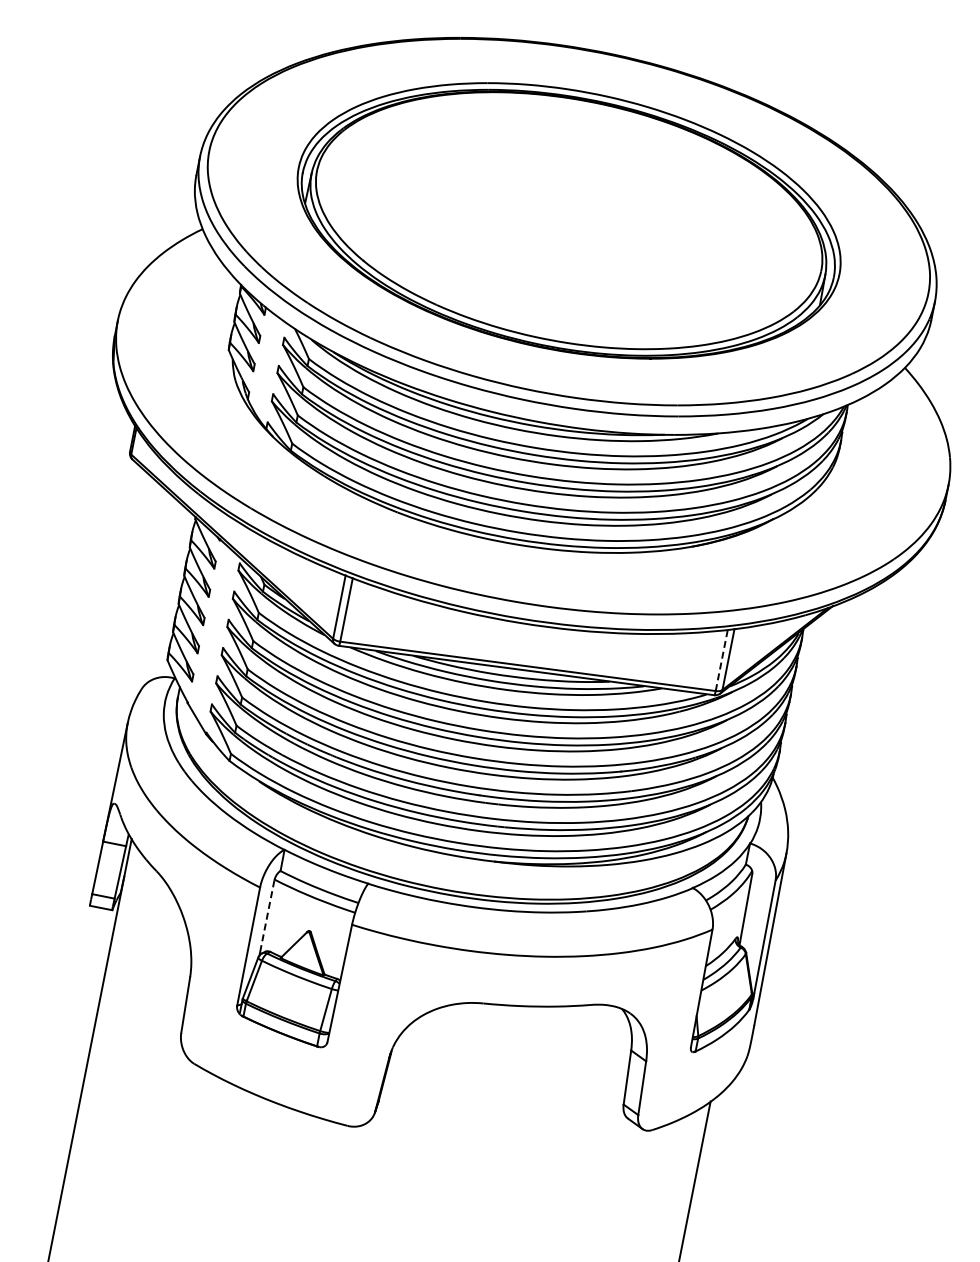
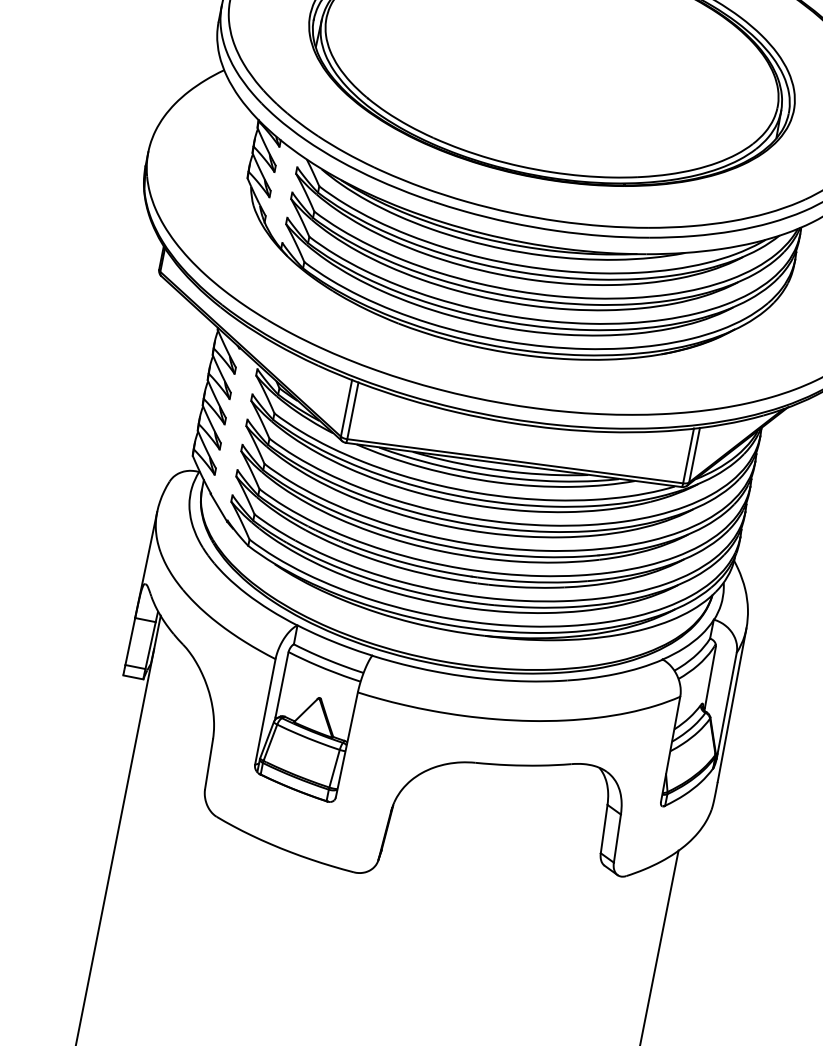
line: (721, 659) -> (688, 455), dashed -> solid
line: (267, 916) -> (282, 685), dashed -> solid

